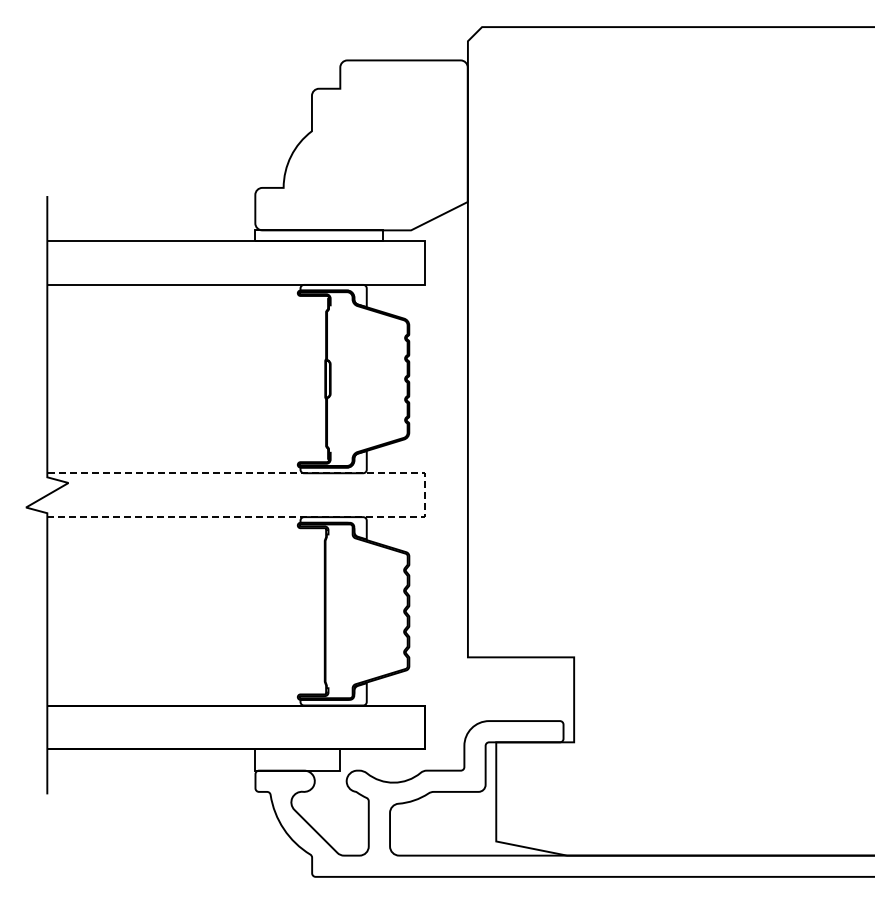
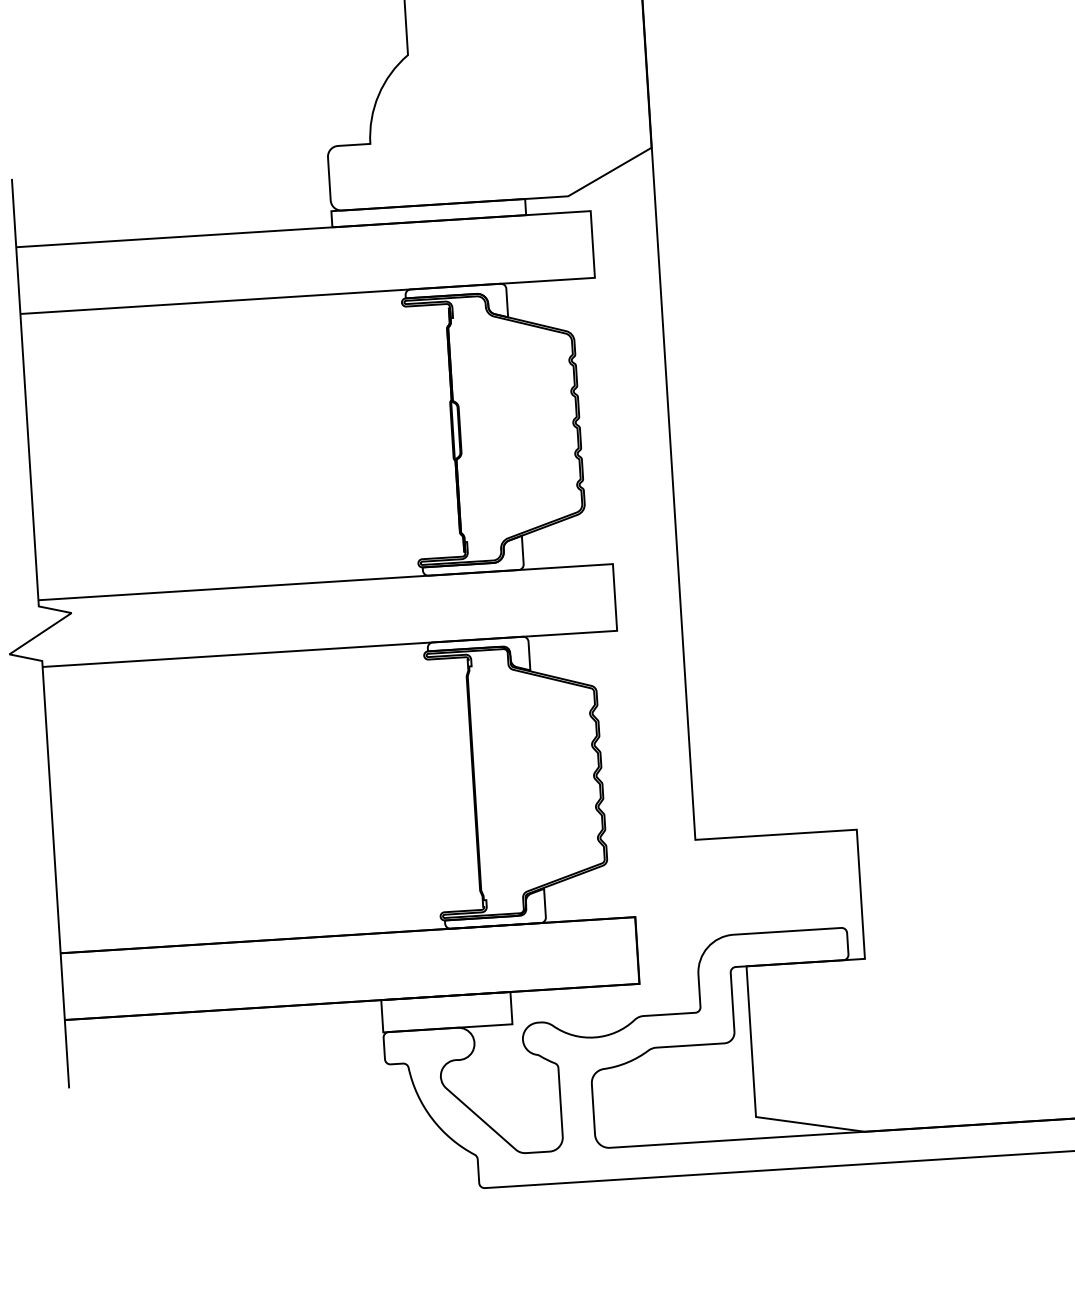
line: (425, 495) -> (615, 597), dashed -> solid

